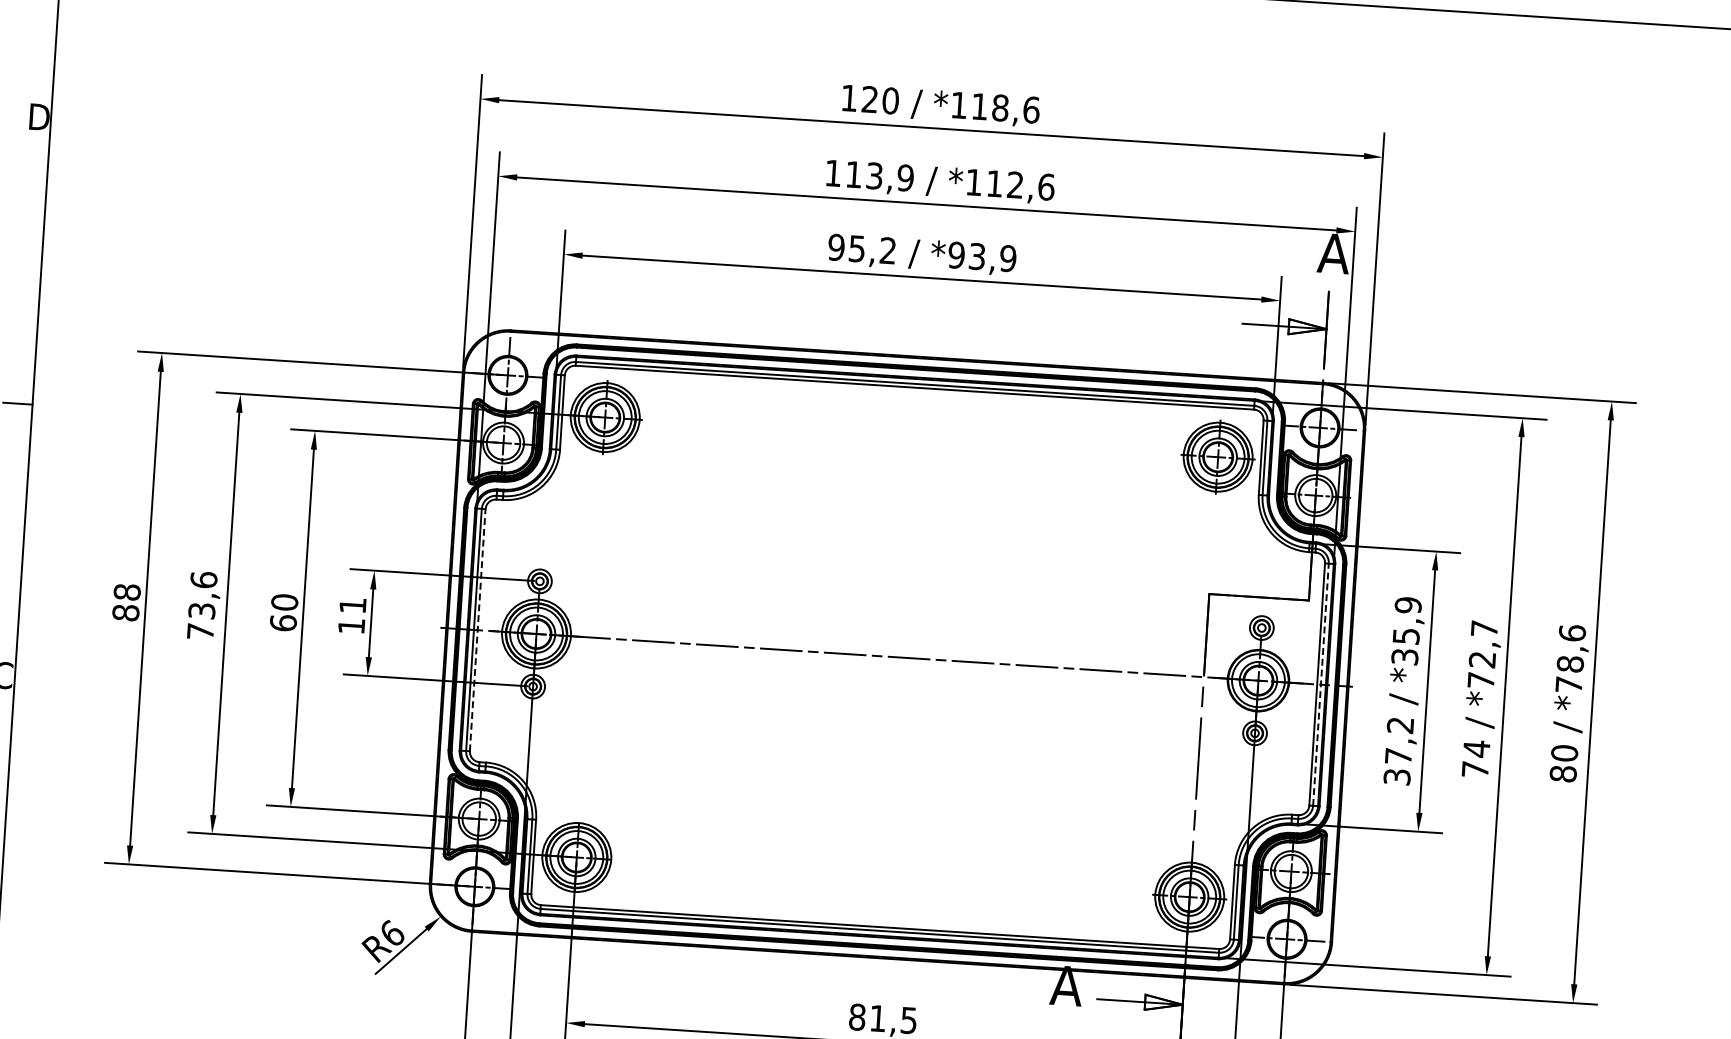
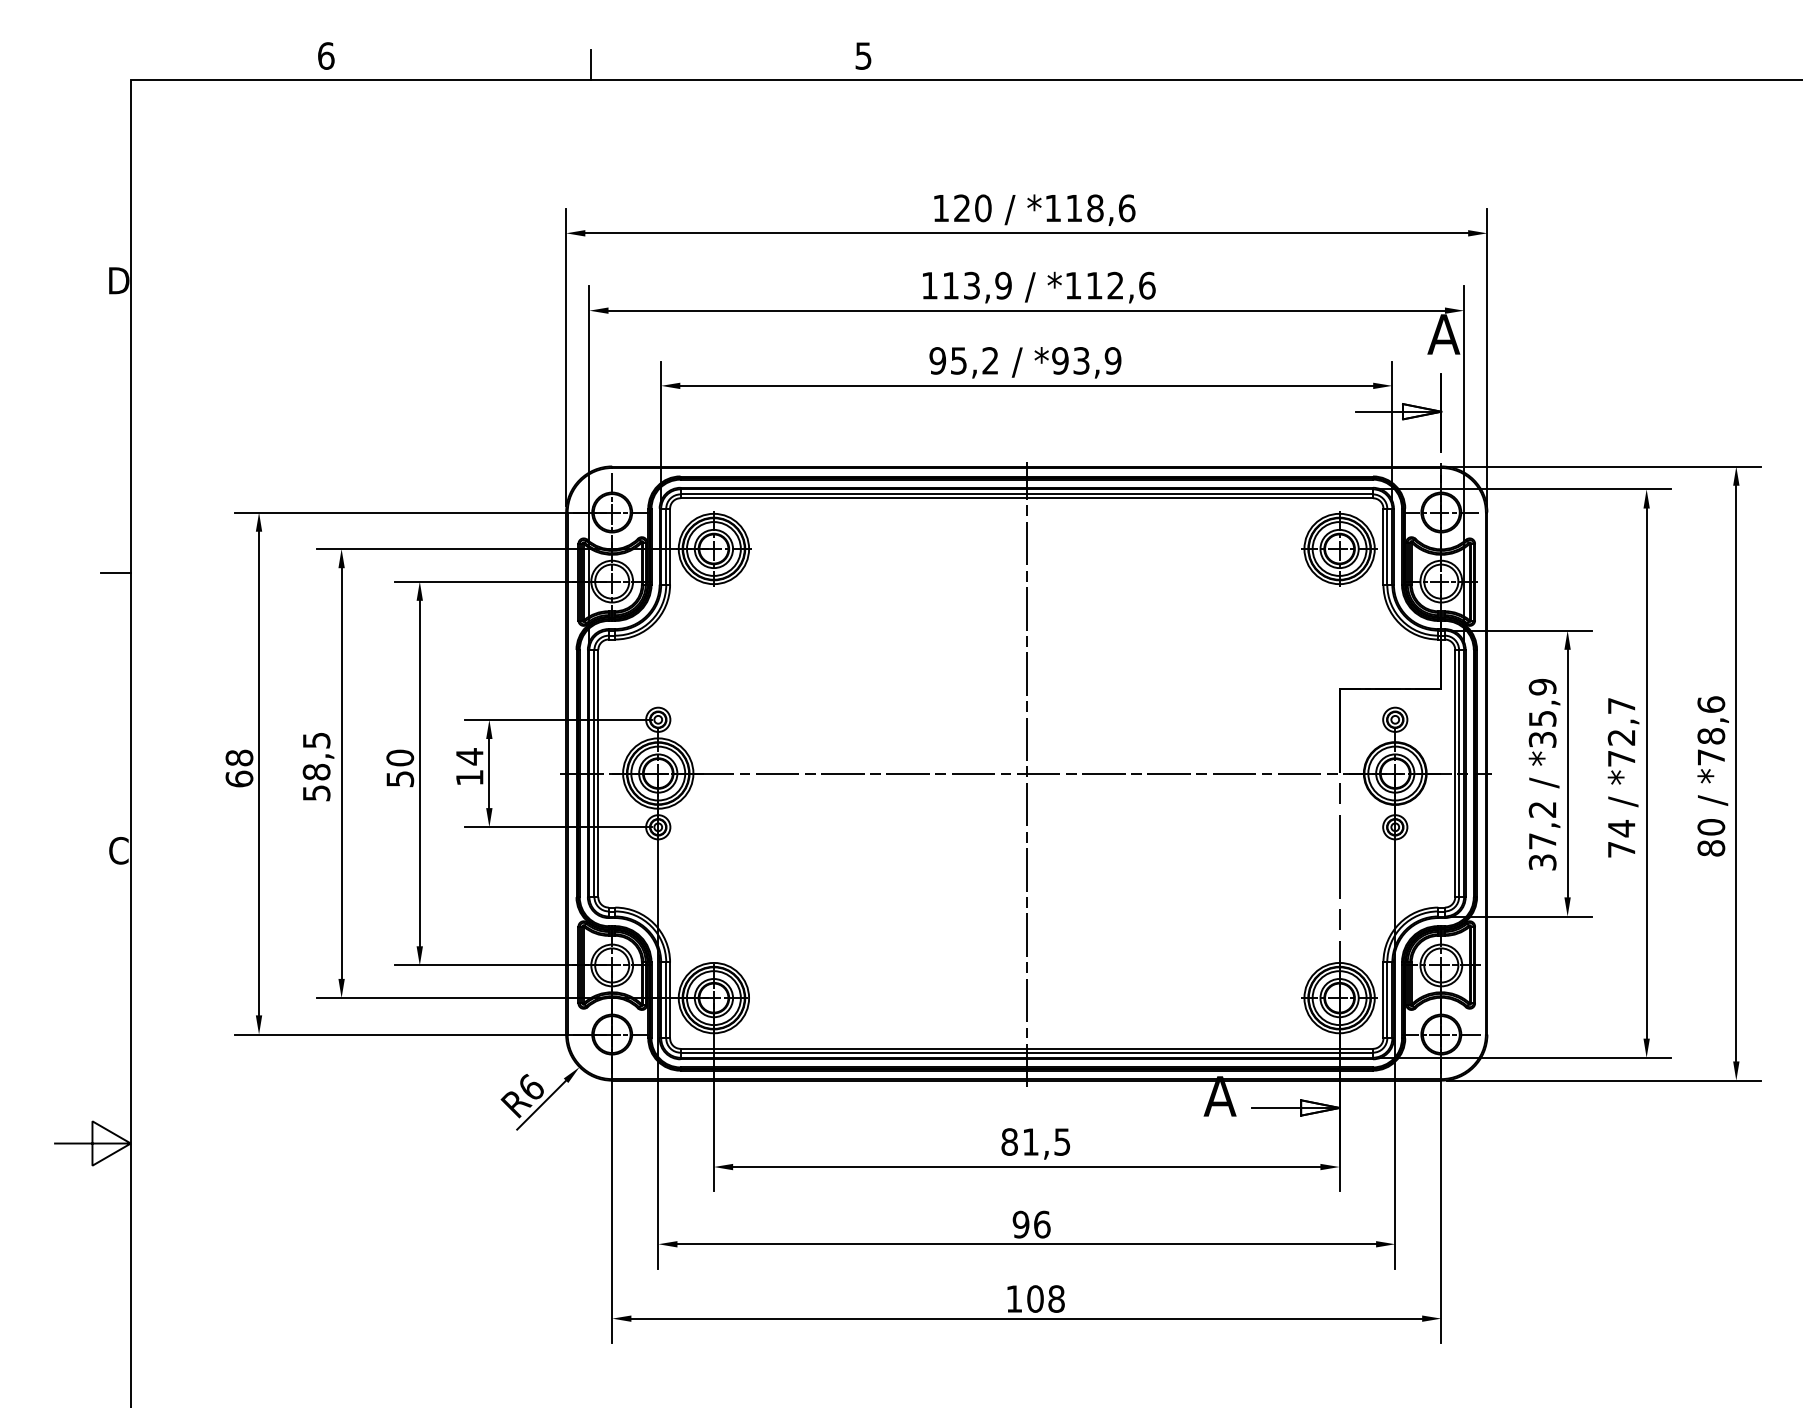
text: (202, 605) -> (316, 766), 73,6 -> 58,5
text: (352, 605) -> (469, 756), 11 -> 14
text: (125, 612) -> (239, 778), 88 -> 68
text: (283, 622) -> (400, 778), 60 -> 50
line: (477, 630) -> (598, 773), dashed -> solid
line: (897, 658) -> (1026, 774), added
line: (1321, 684) -> (1459, 773), dashed -> solid

